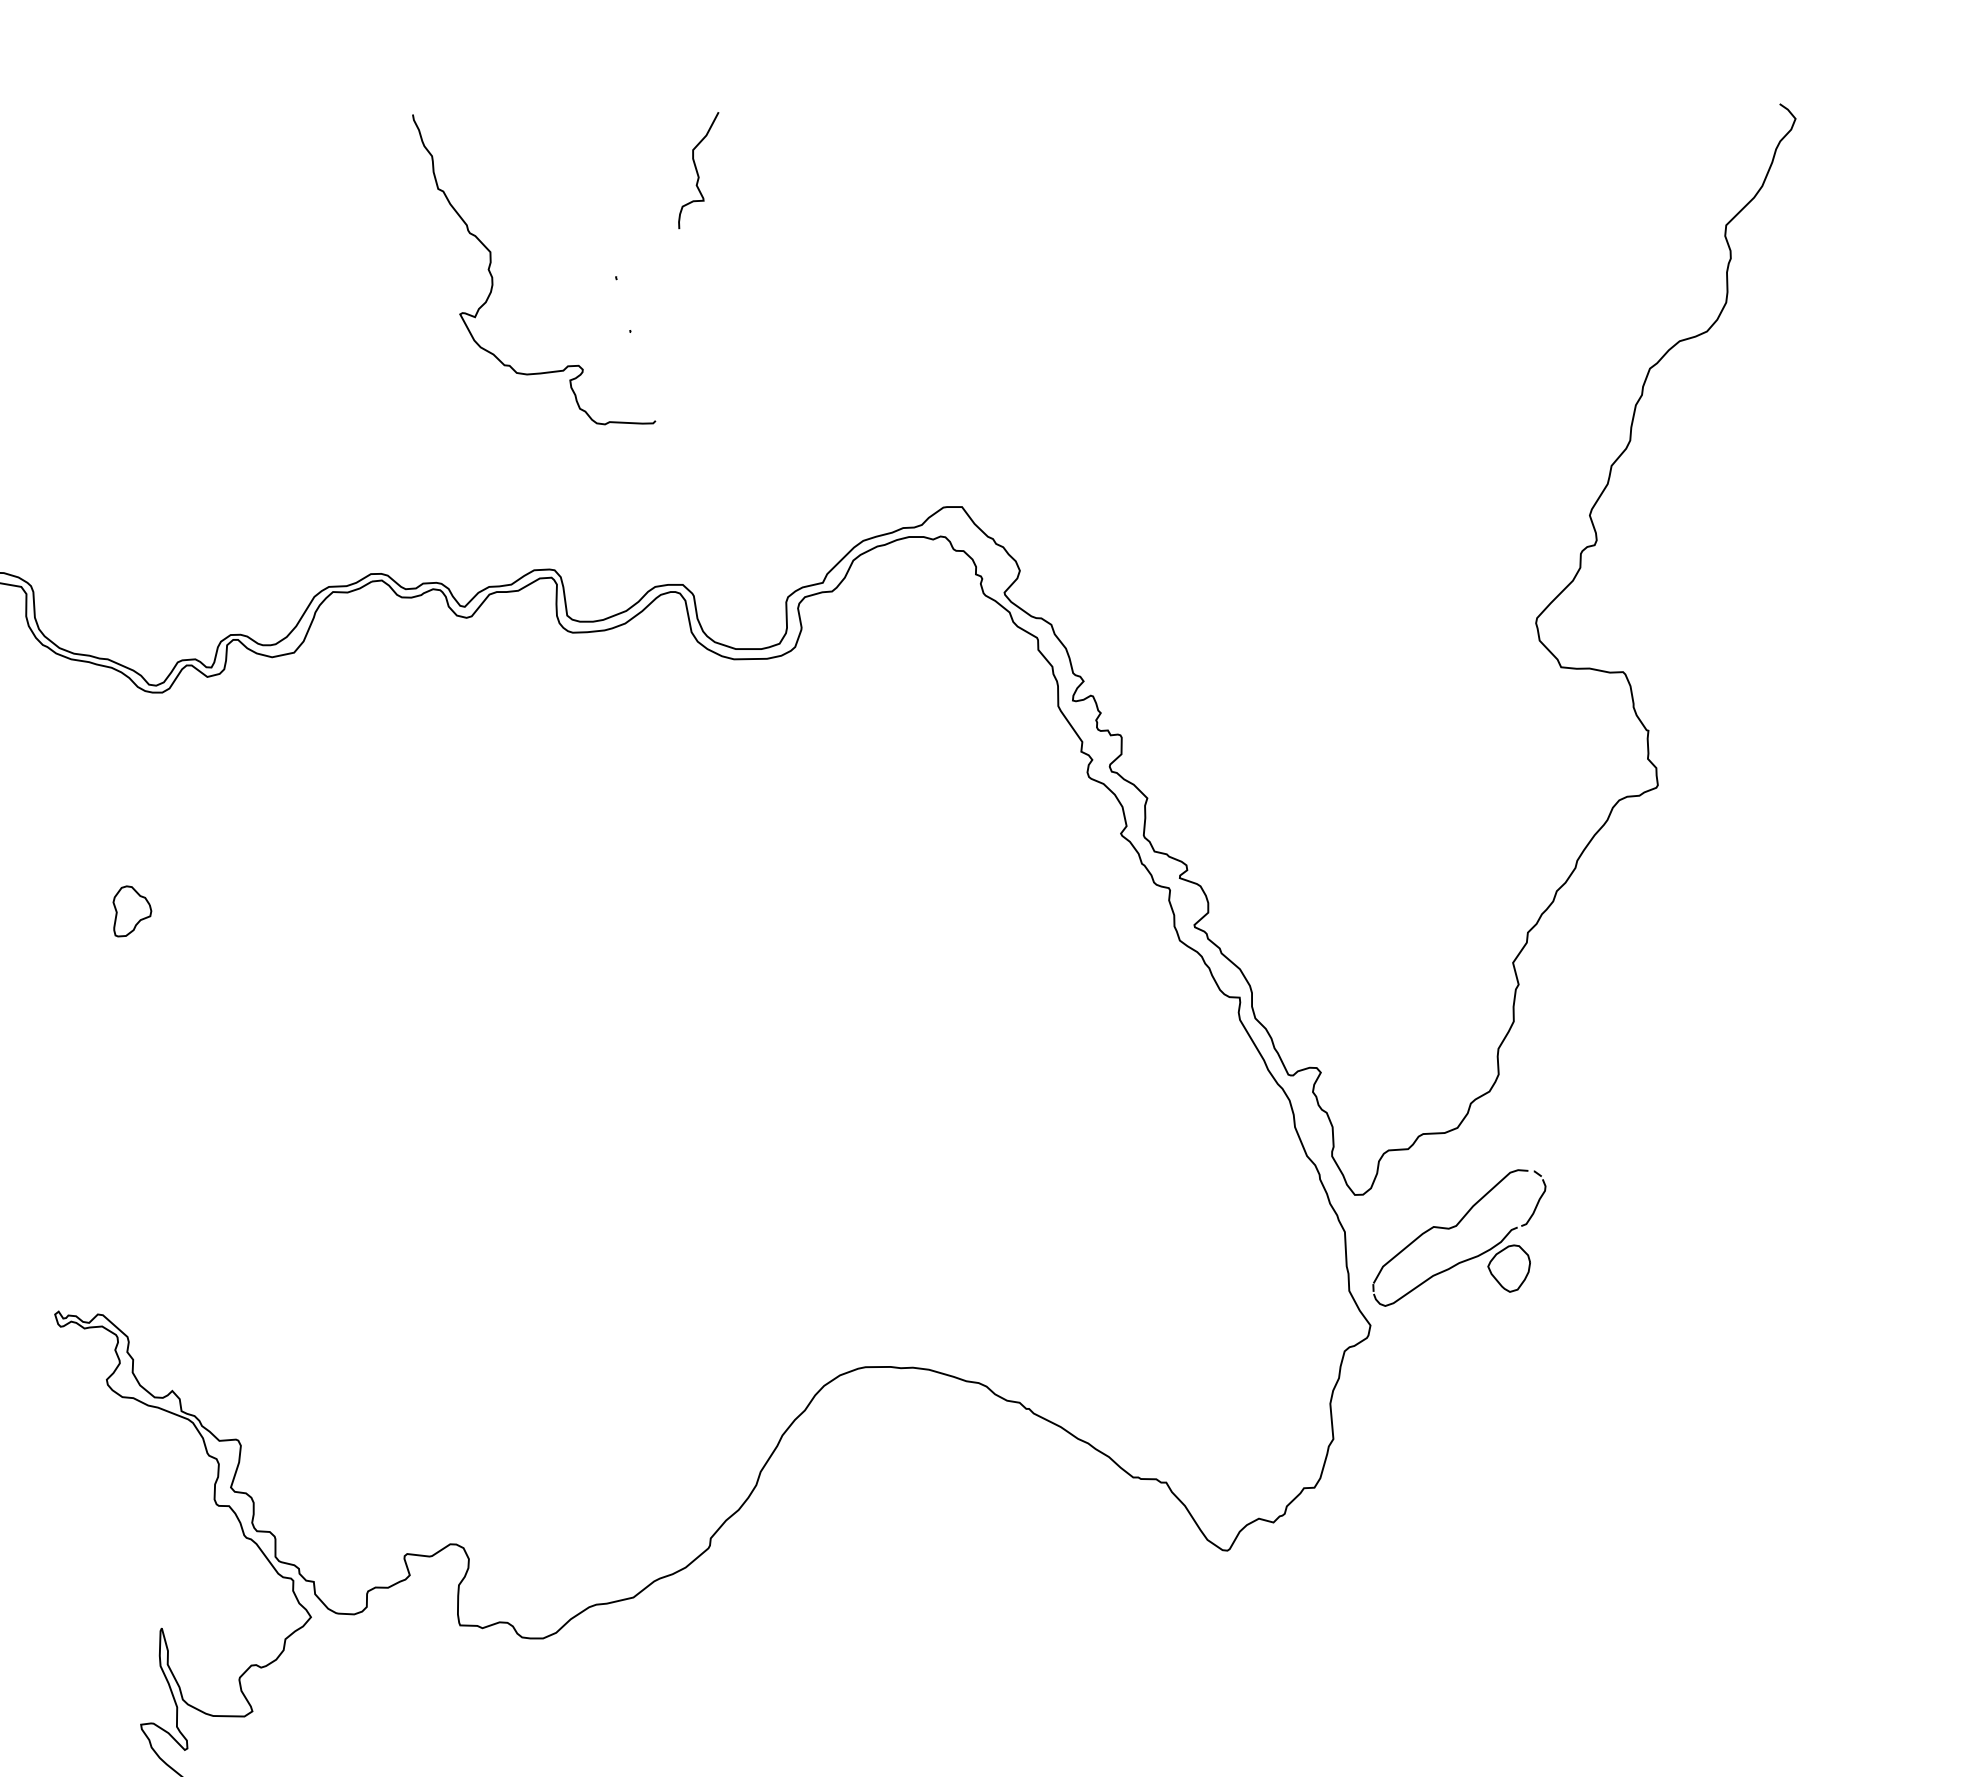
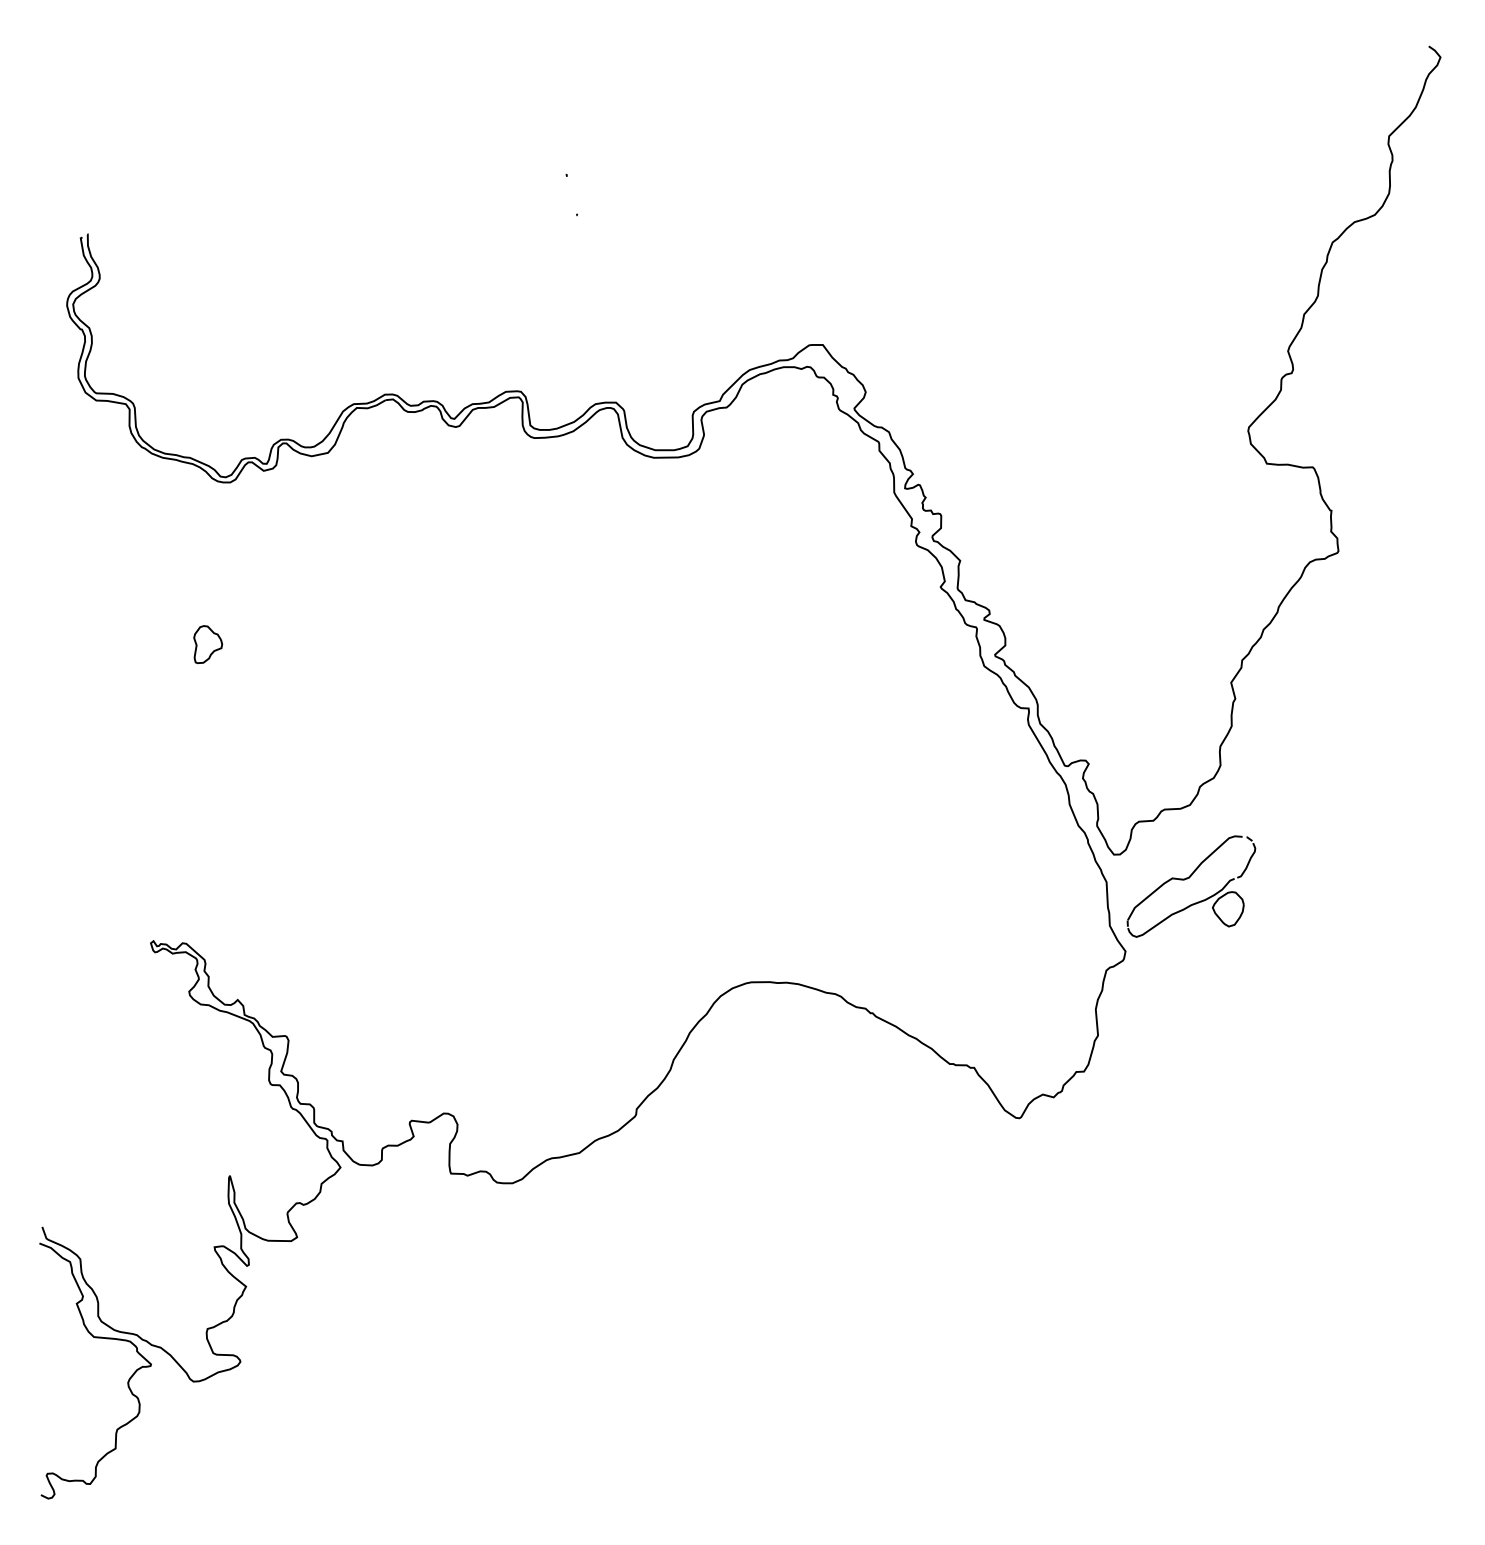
curve: (698, 170) -> (627, 95), removed
curve: (493, 275) -> (475, 173), removed

